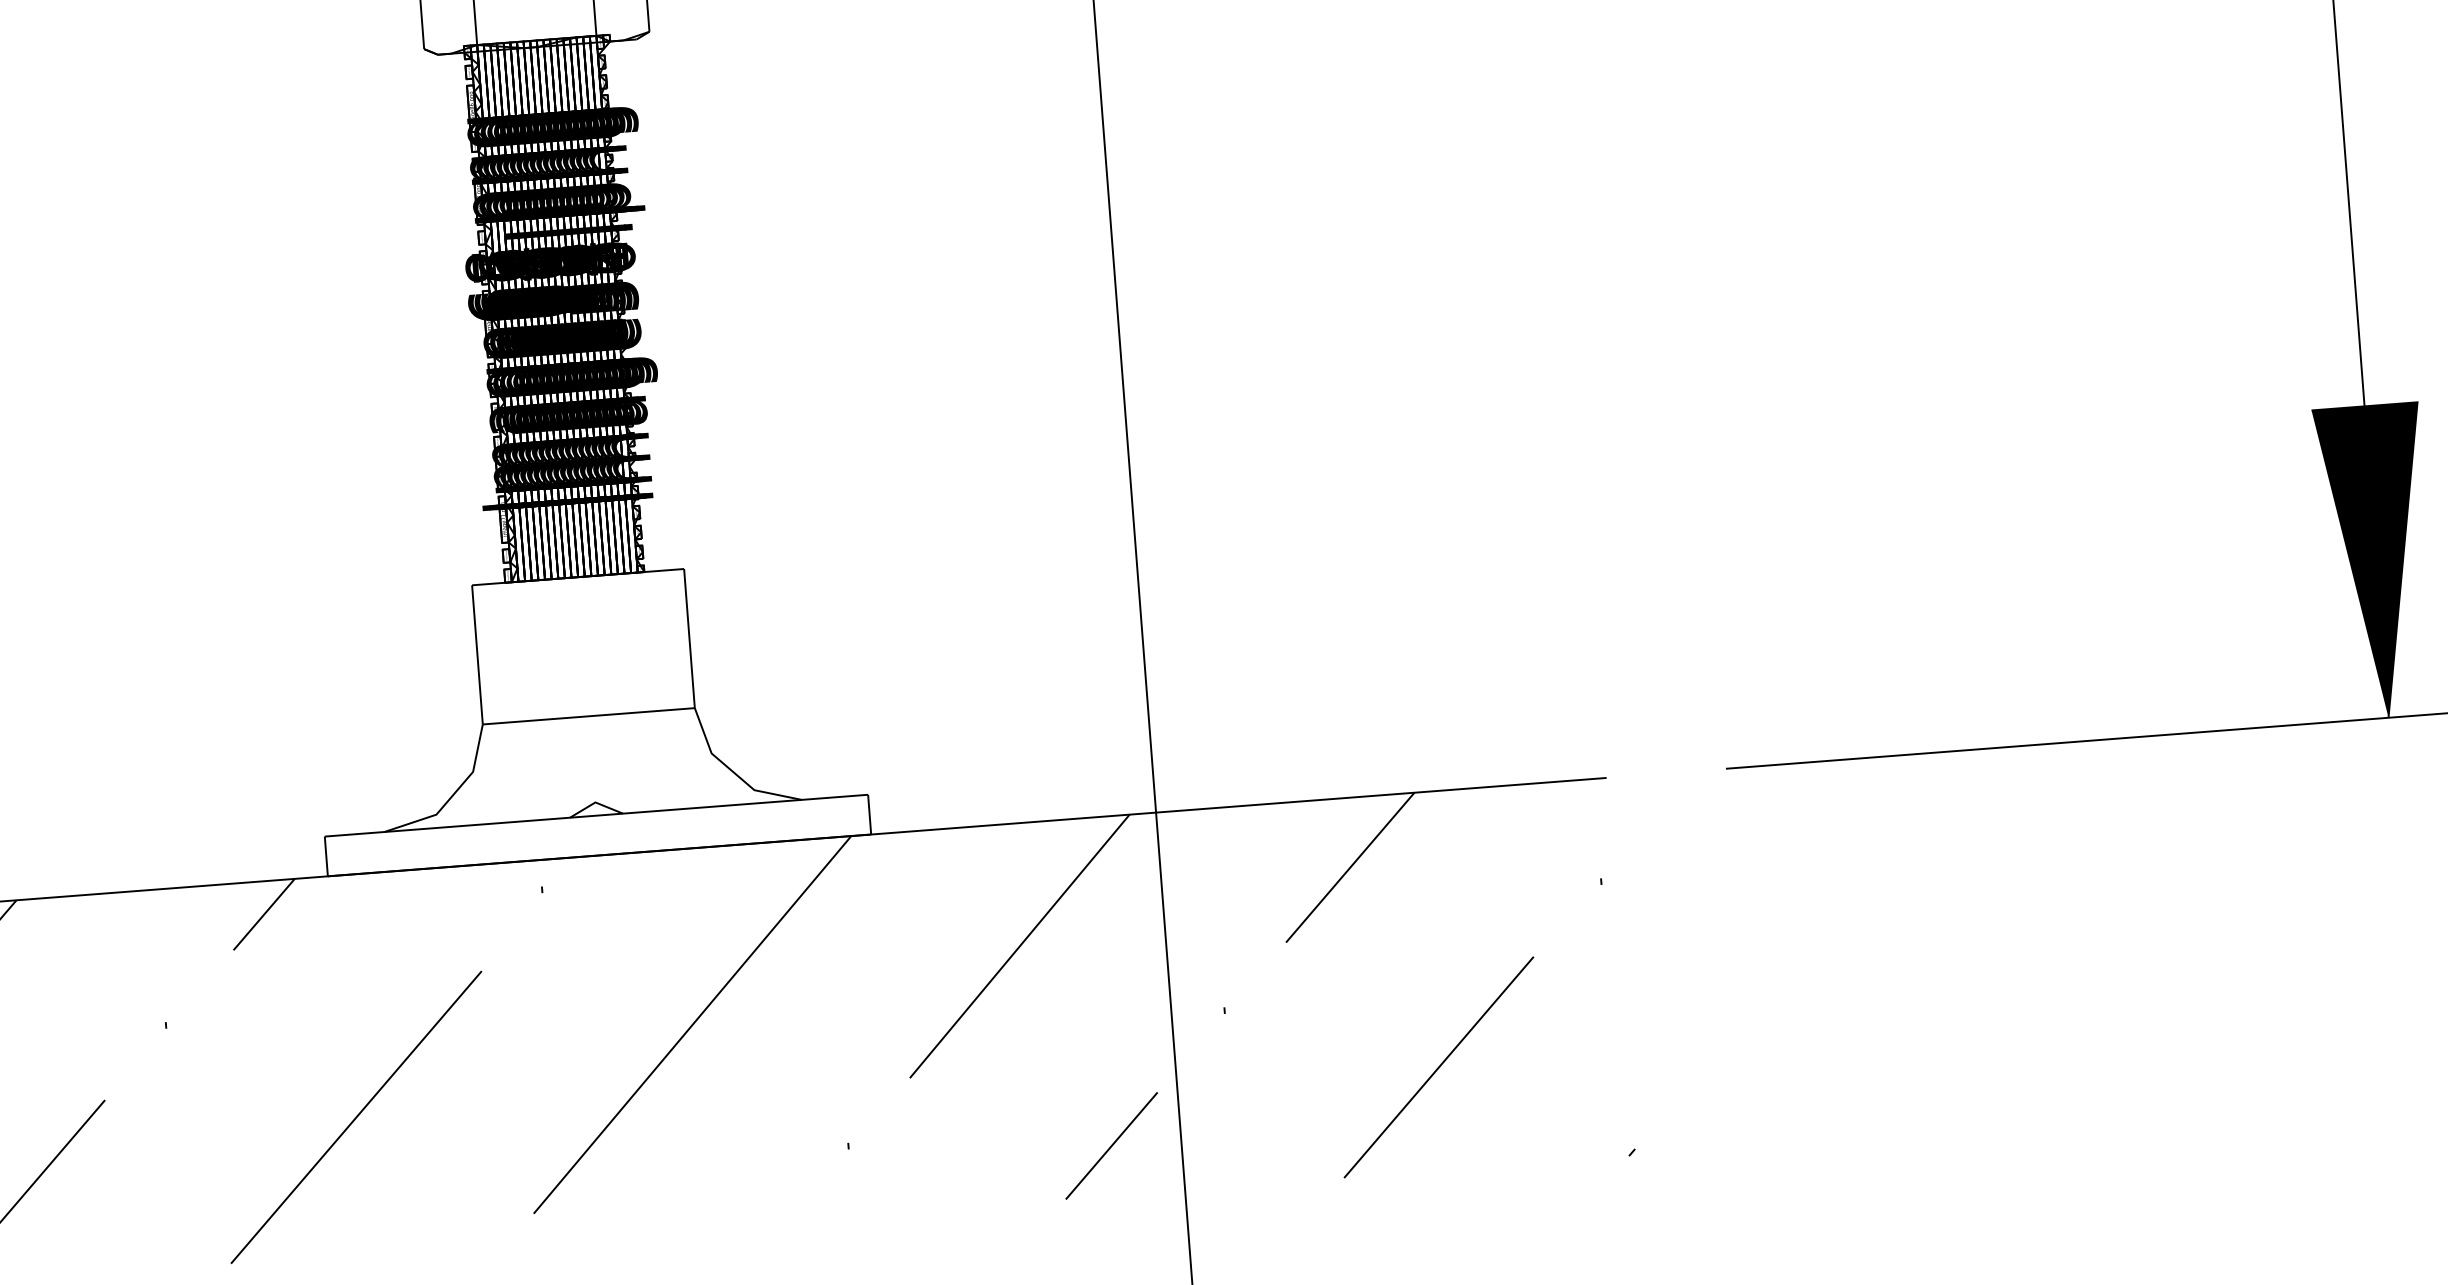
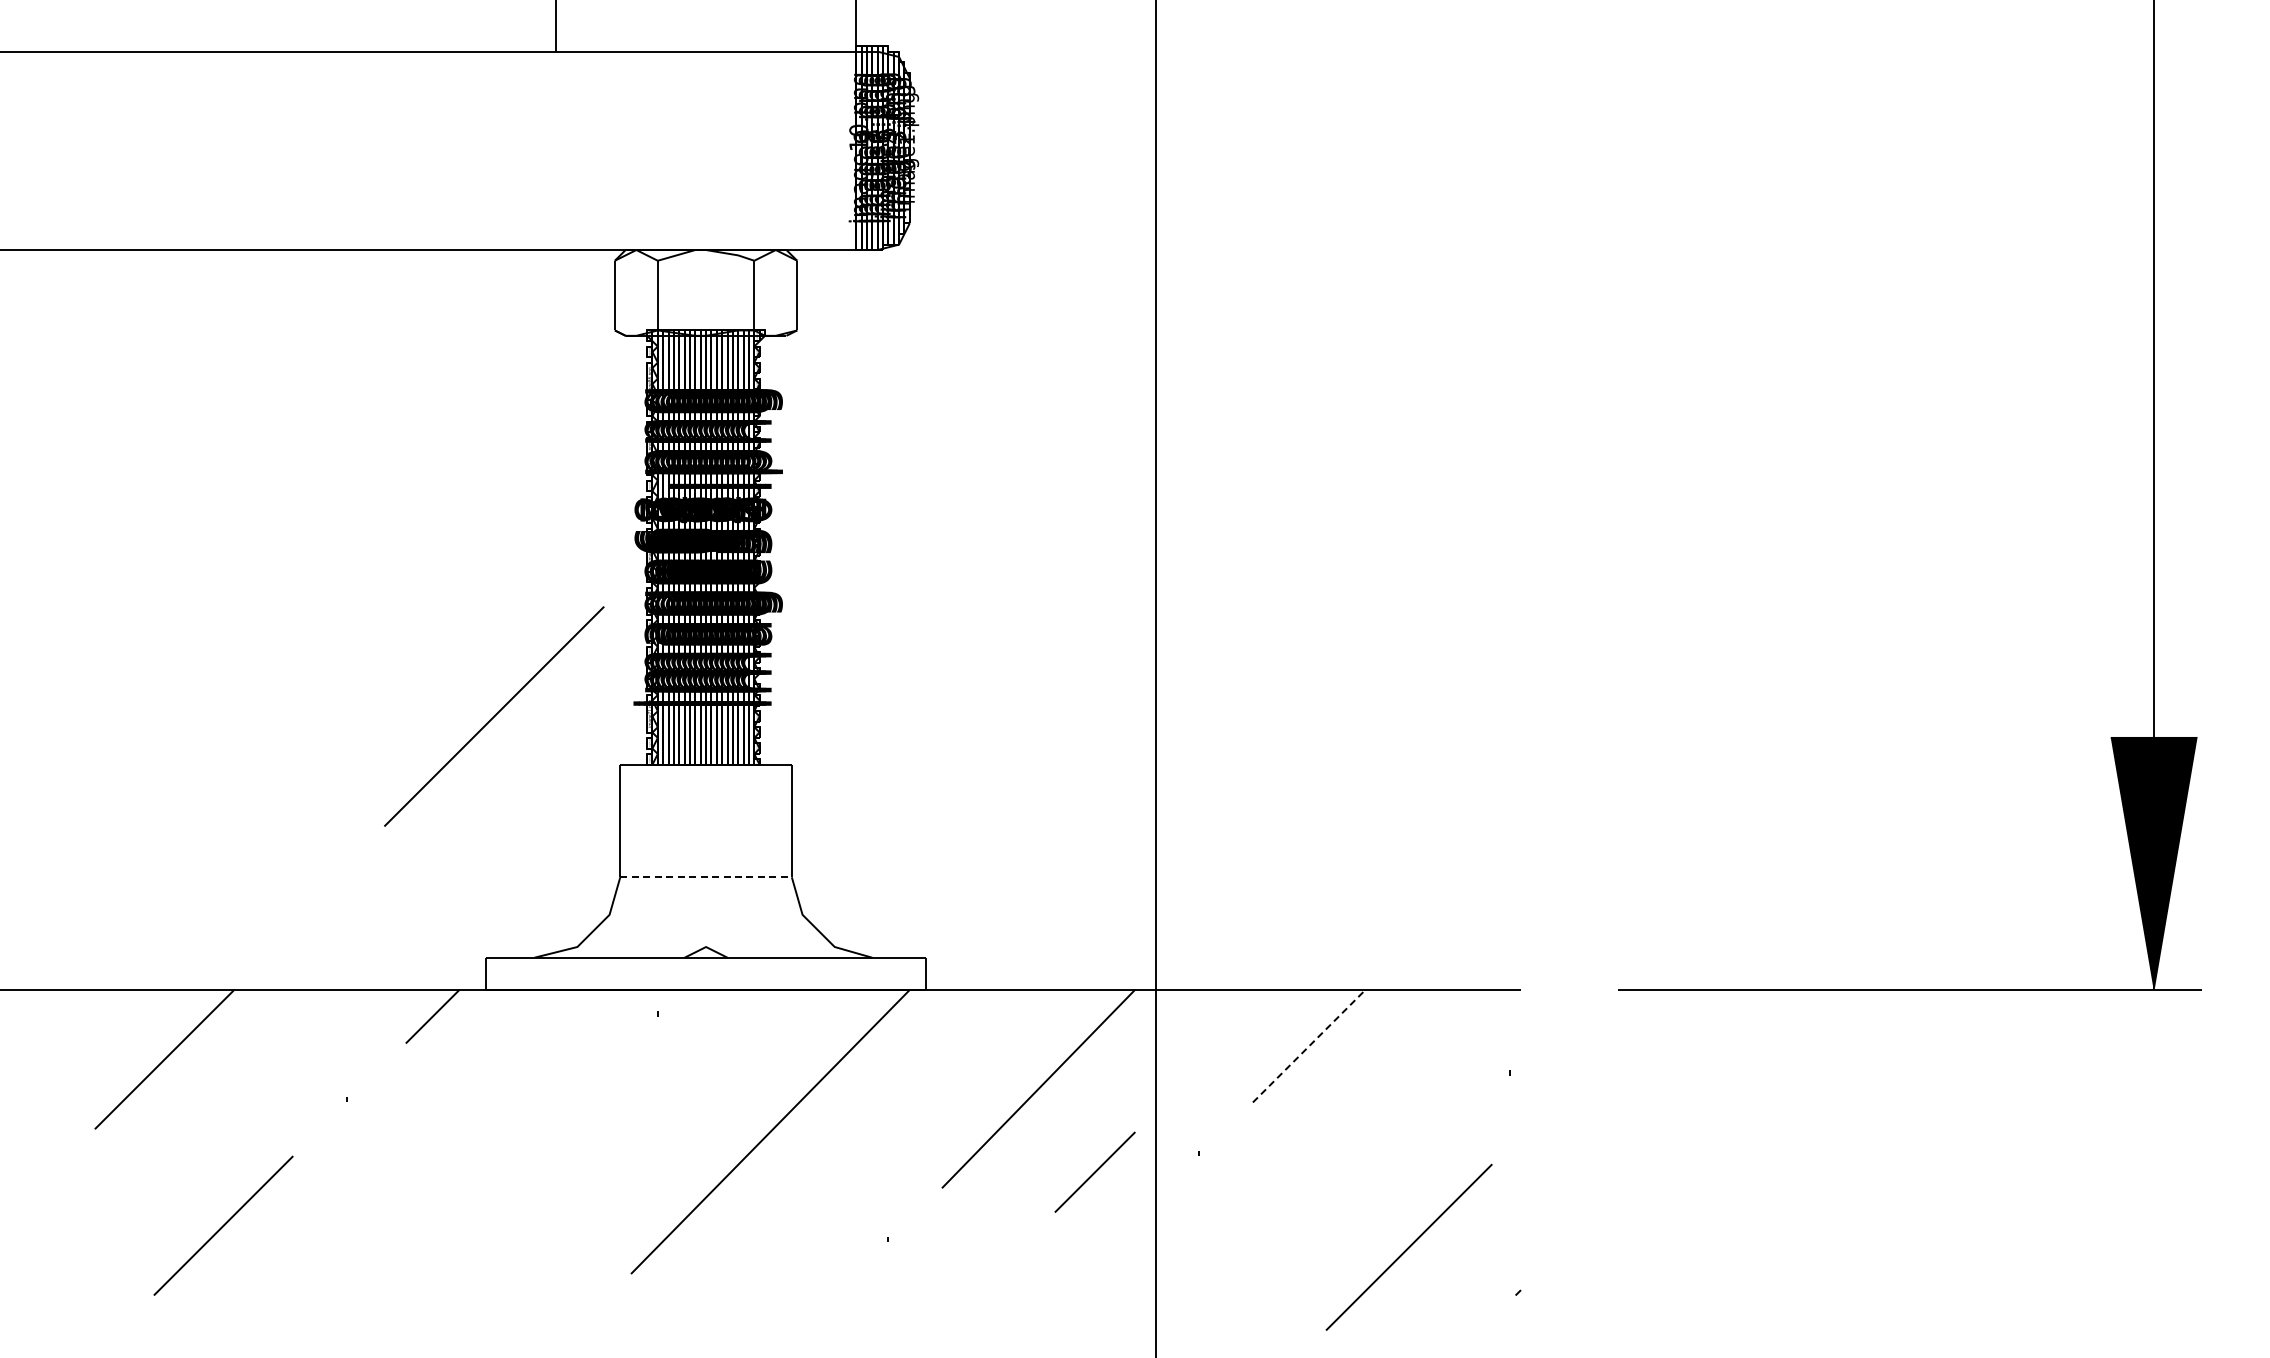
line: (589, 716) -> (706, 877), solid -> dashed
line: (1350, 868) -> (1309, 1046), solid -> dashed
line: (1438, 1066) -> (1408, 1246), moved
line: (356, 1117) -> (494, 716), moved
line: (1110, 1145) -> (1094, 1171), moved

